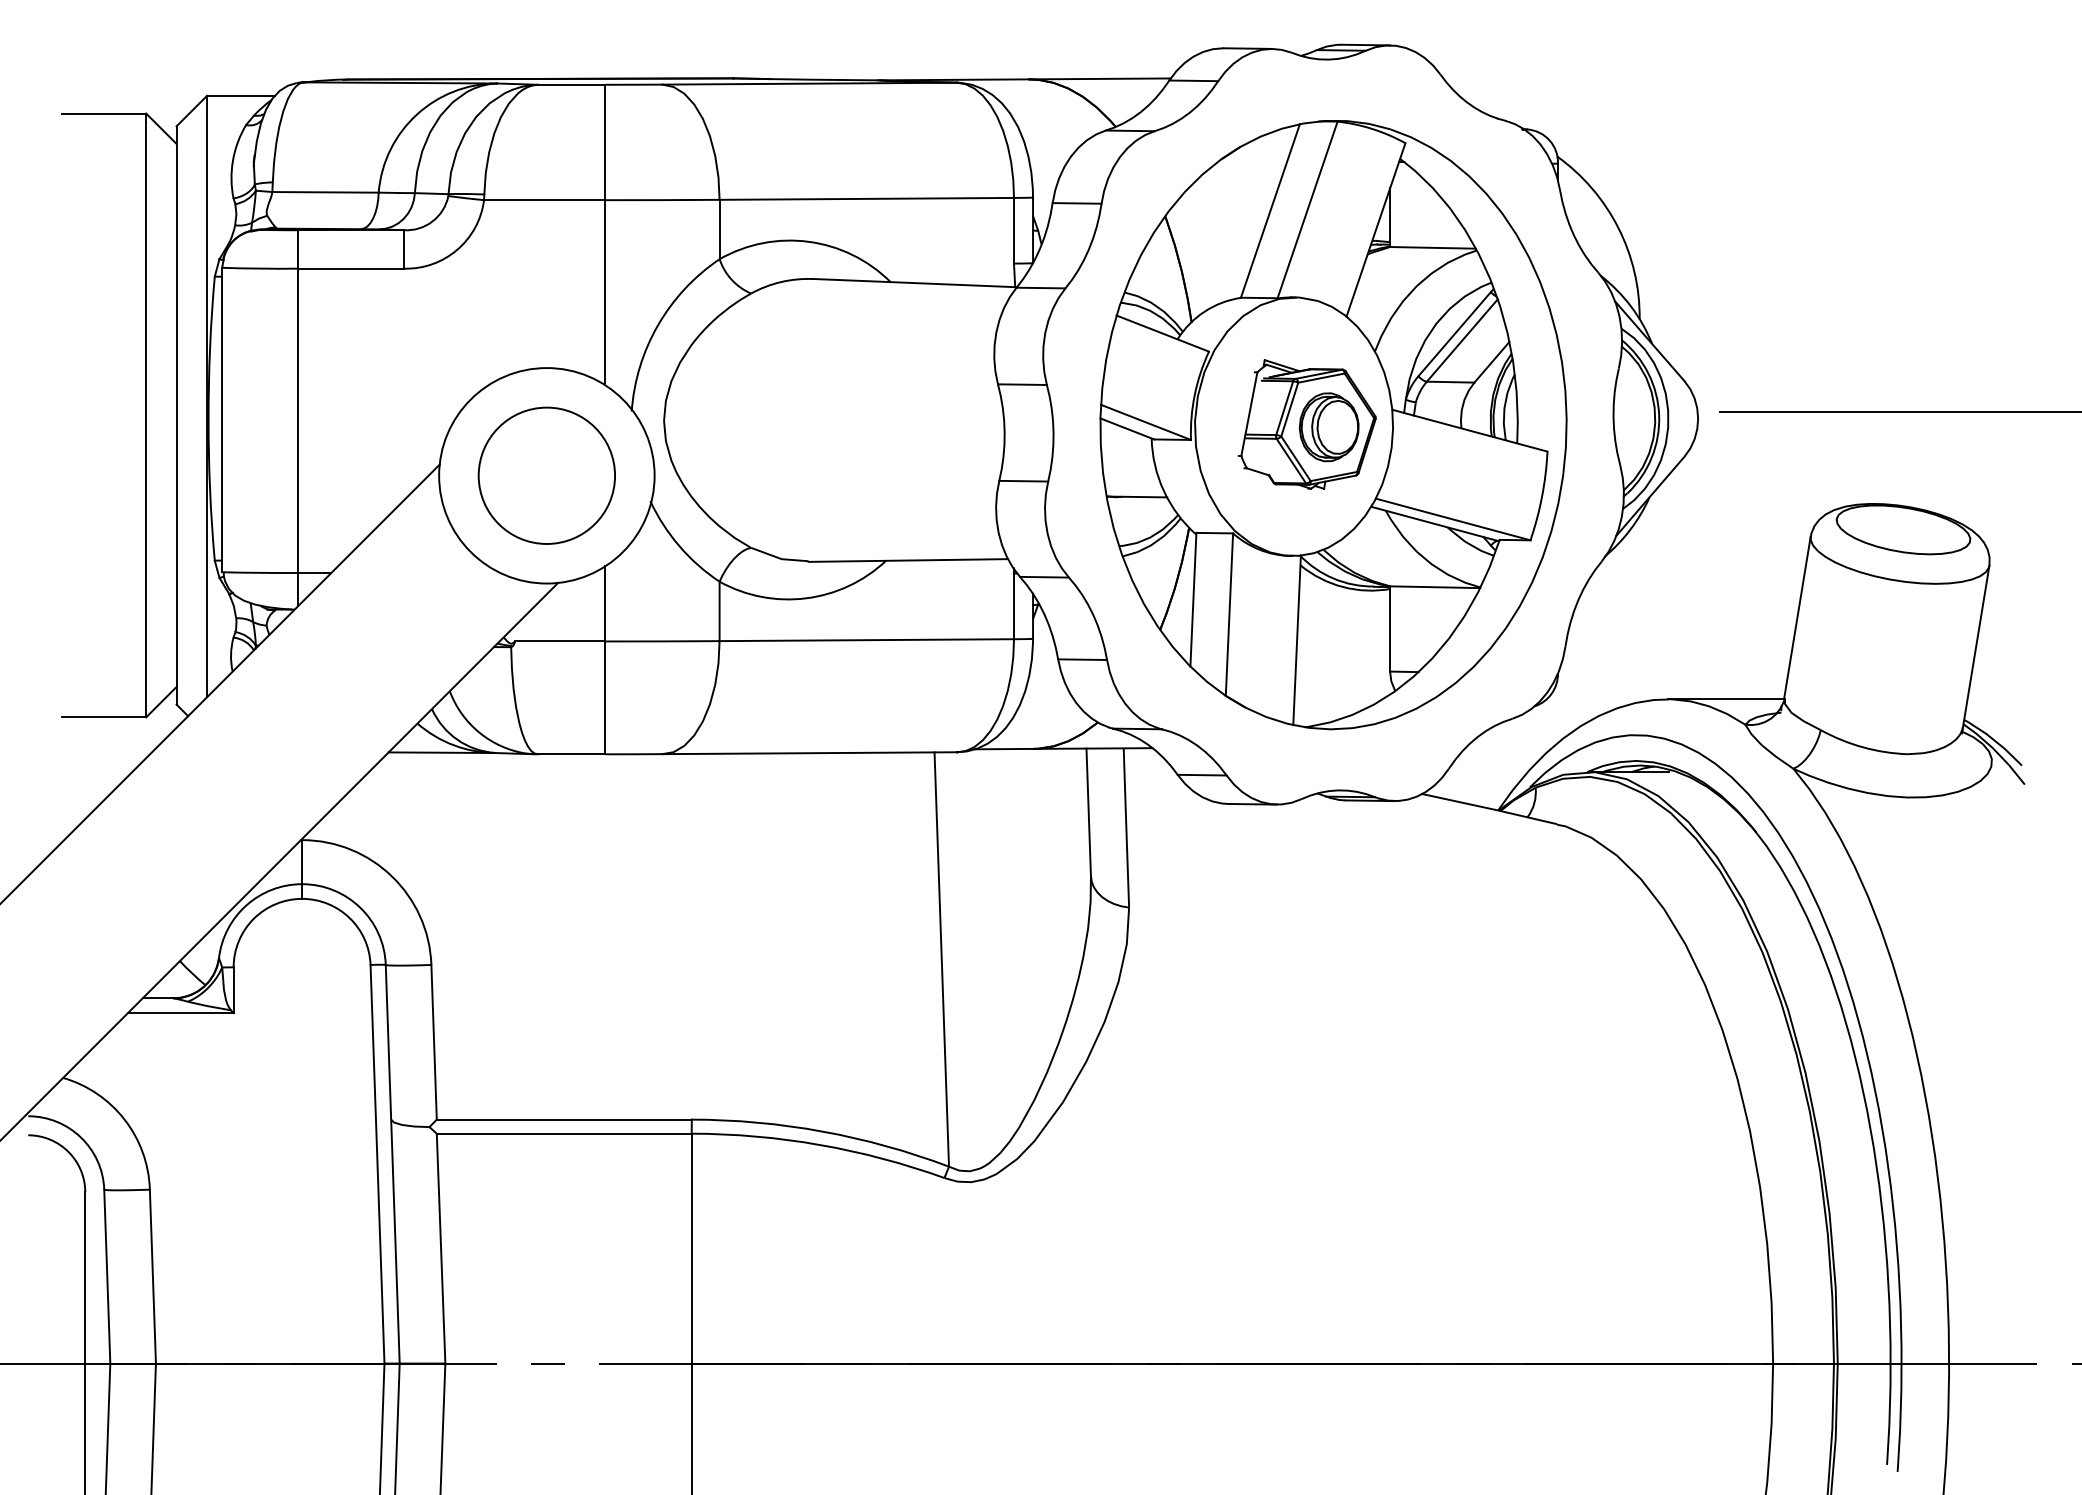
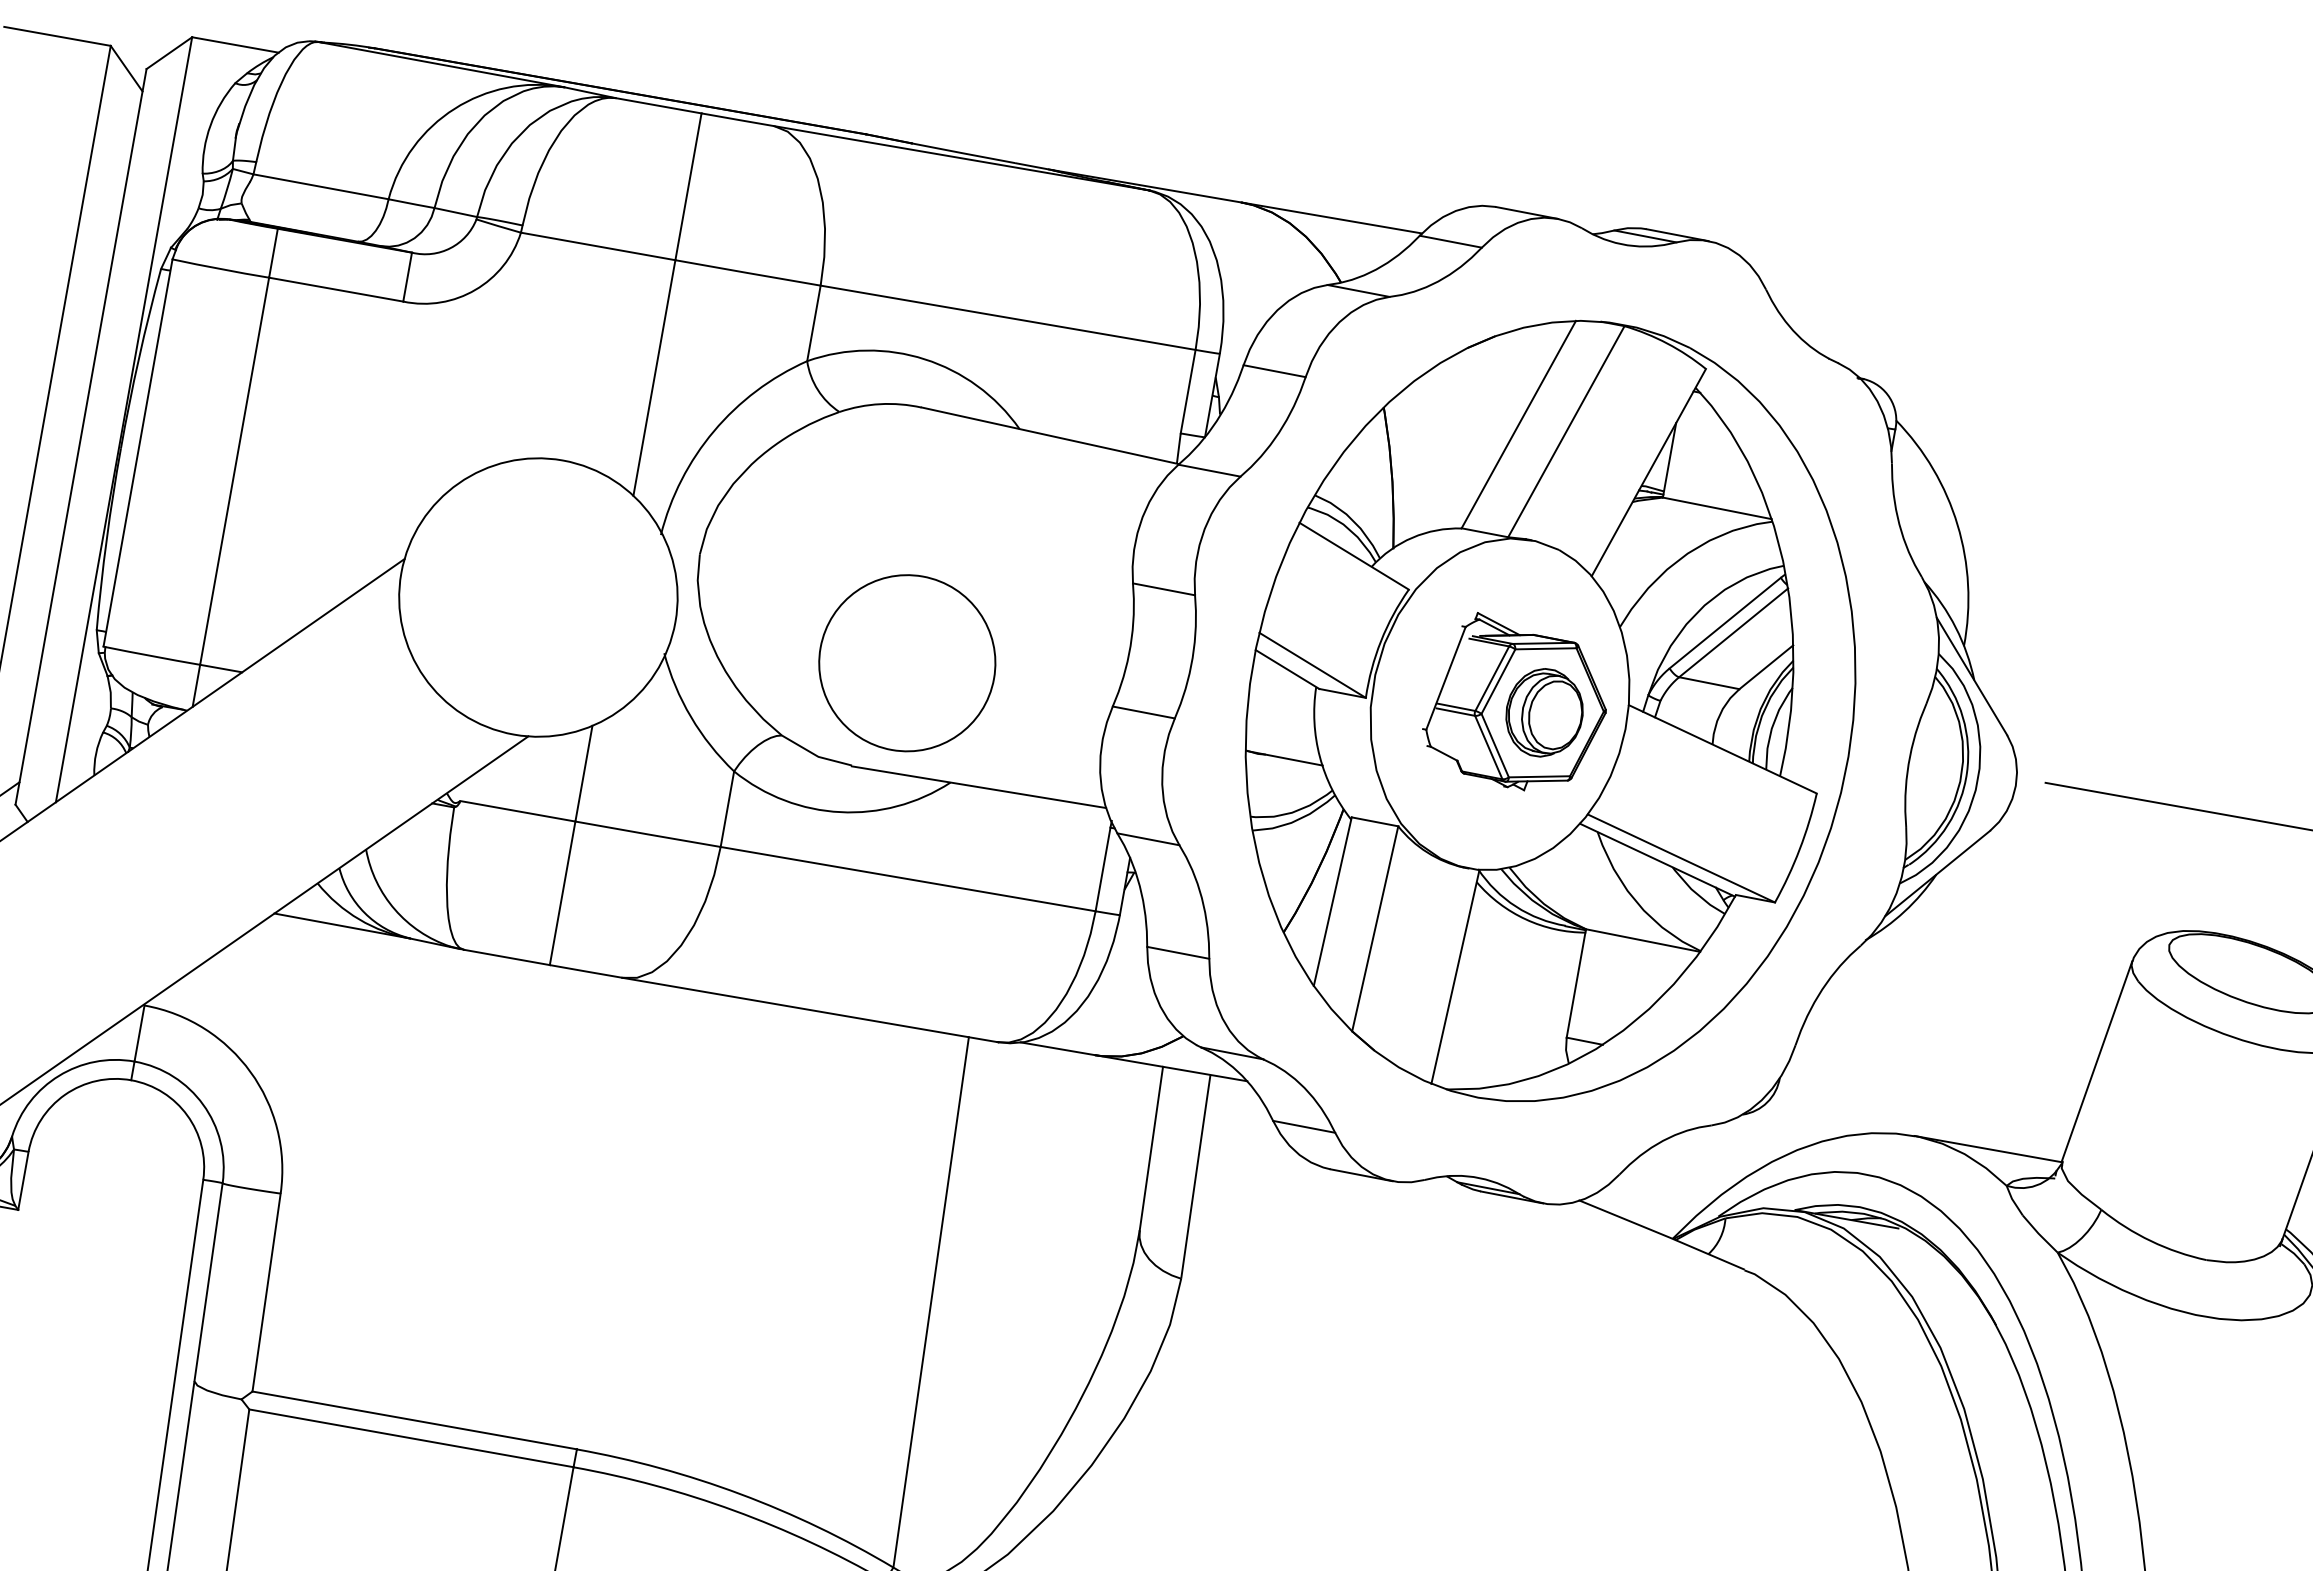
circle: (546, 475) -> (906, 662), moved

